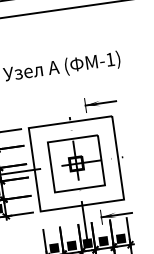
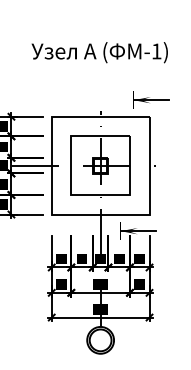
part: (100, 102) -> (151, 99), moved

